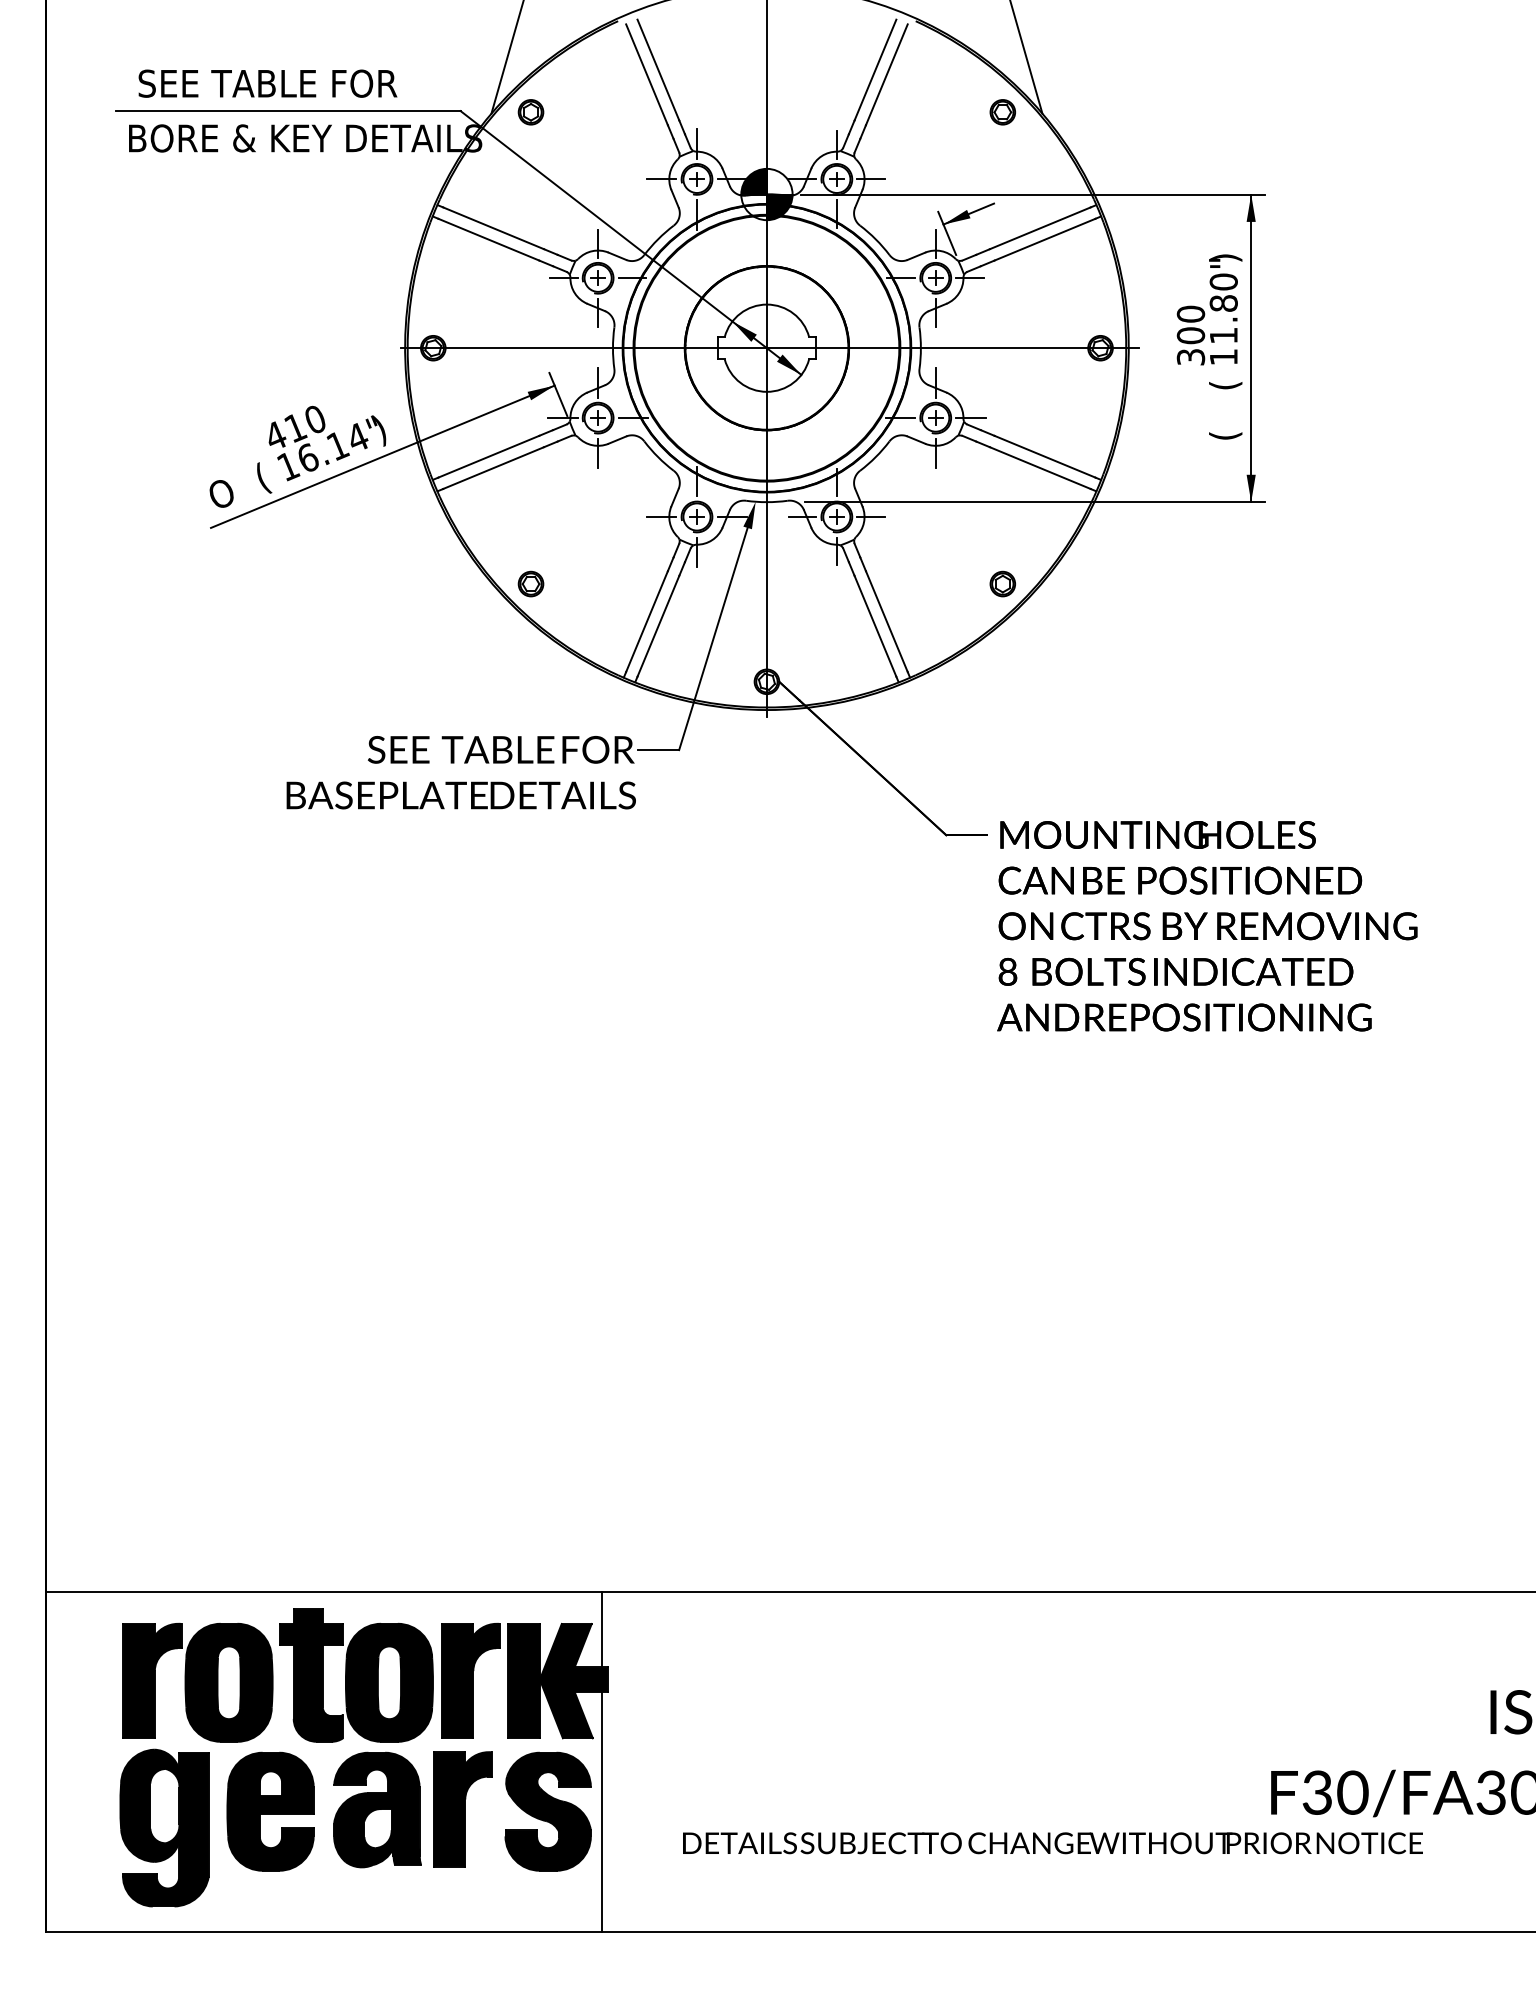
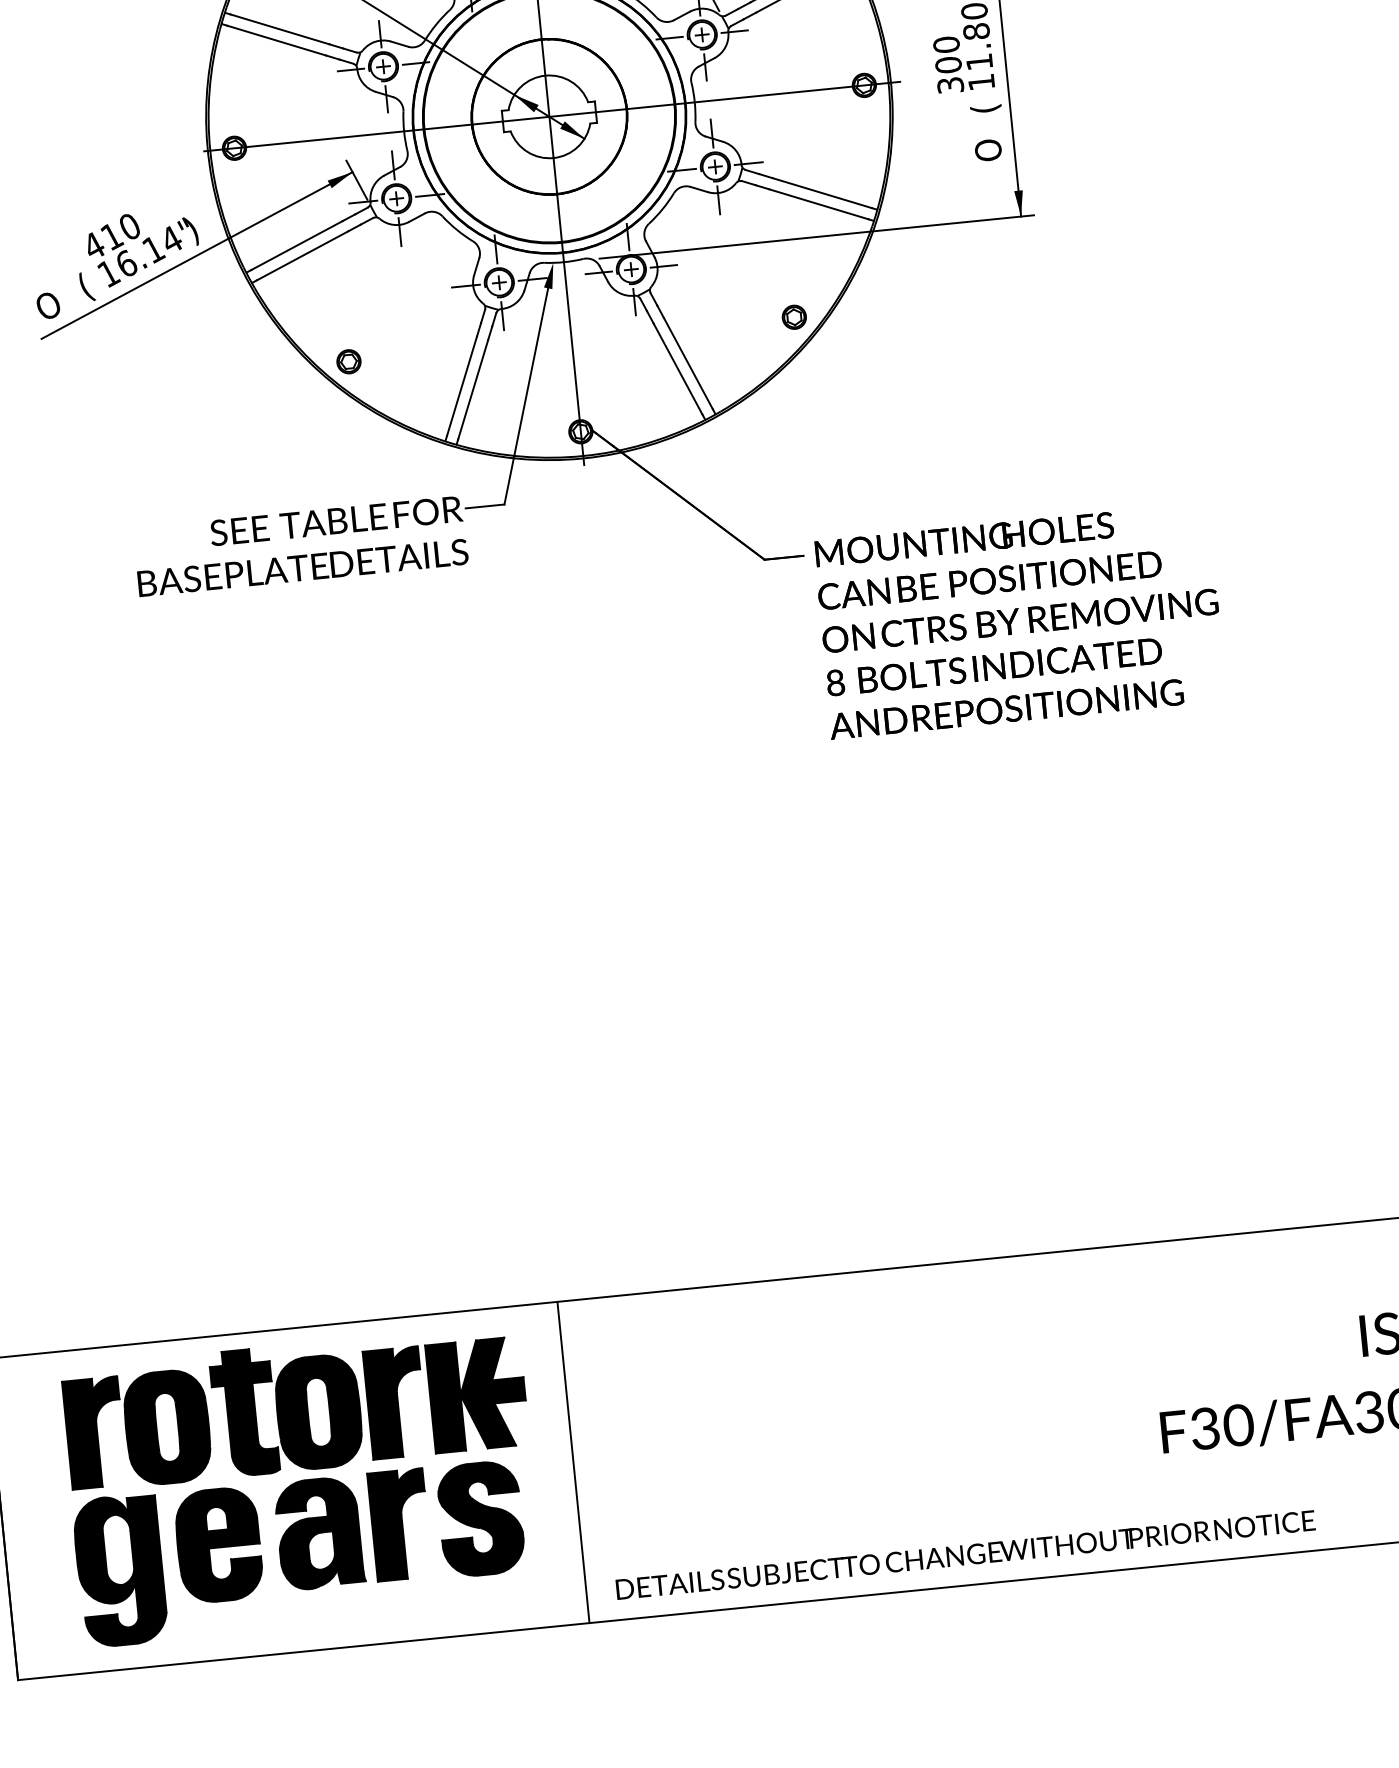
text: (1225, 429) -> (989, 150), ( -> O
line: (602, 1761) -> (573, 1461), moved
text: (1052, 1843) -> (965, 1555), moved

